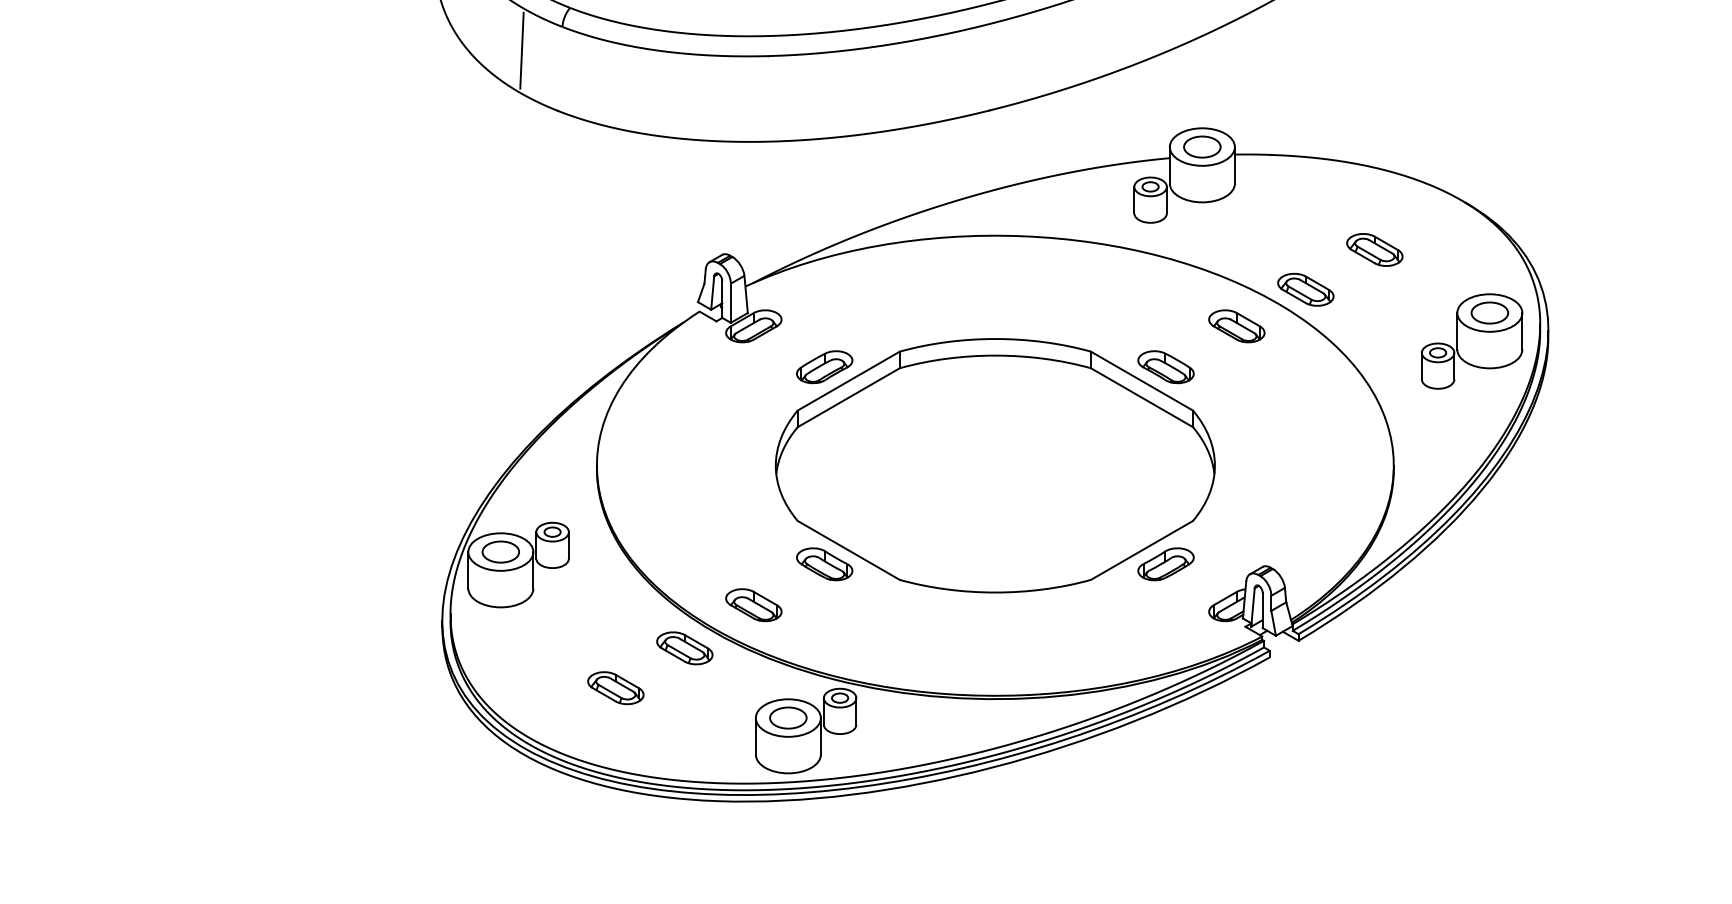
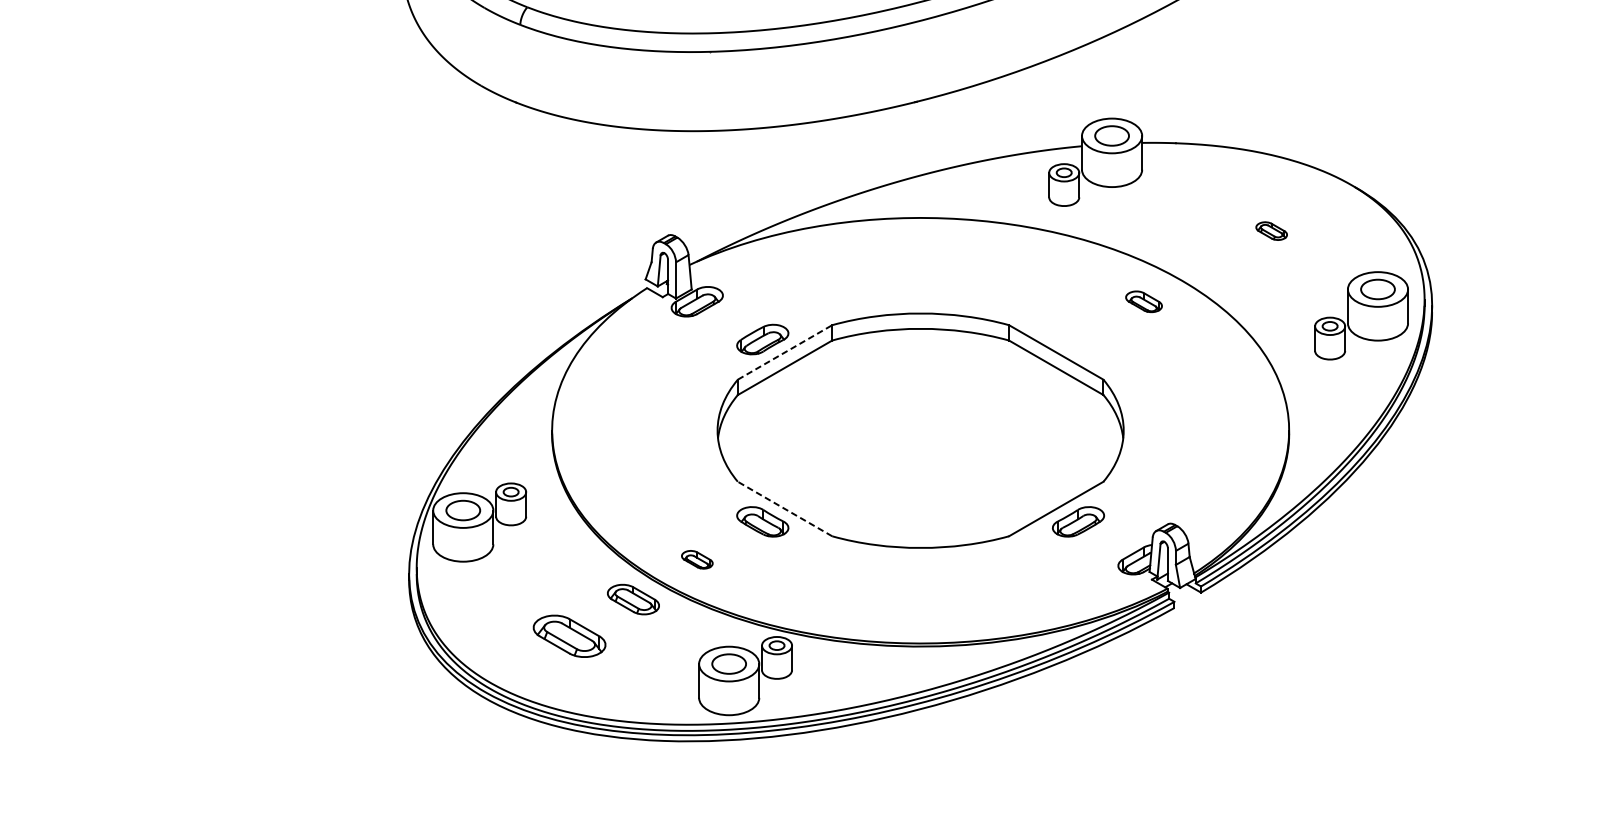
line: (521, 50) -> (482, 46), removed
part: (1374, 249) -> (1271, 230), size x0.6
part: (1305, 289) -> (1207, 267), removed
part: (1236, 326) -> (1143, 301), size x0.7
part: (1165, 367) -> (1078, 339), removed
line: (848, 381) -> (784, 352), solid -> dashed
line: (848, 550) -> (784, 509), solid -> dashed
part: (753, 605) -> (696, 559), size x0.6
part: (615, 688) -> (569, 636), size x1.4

